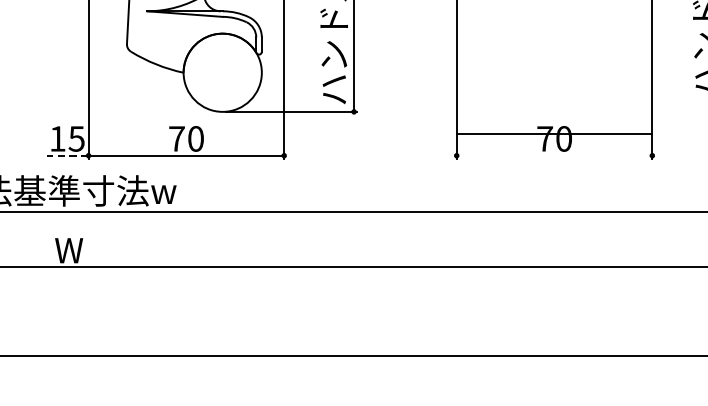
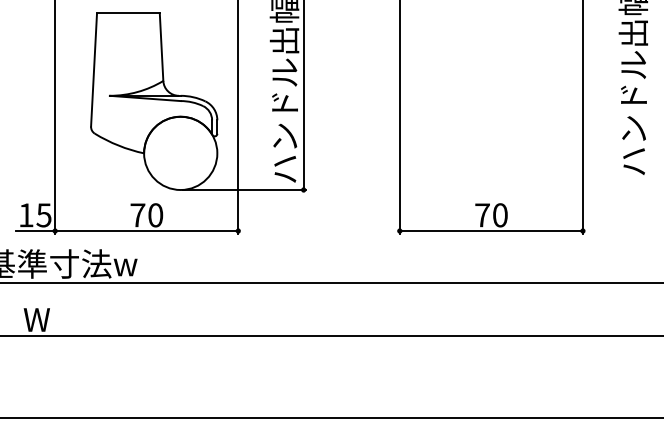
line: (553, 134) -> (490, 231), moved
line: (67, 156) -> (35, 231), dashed -> solid

